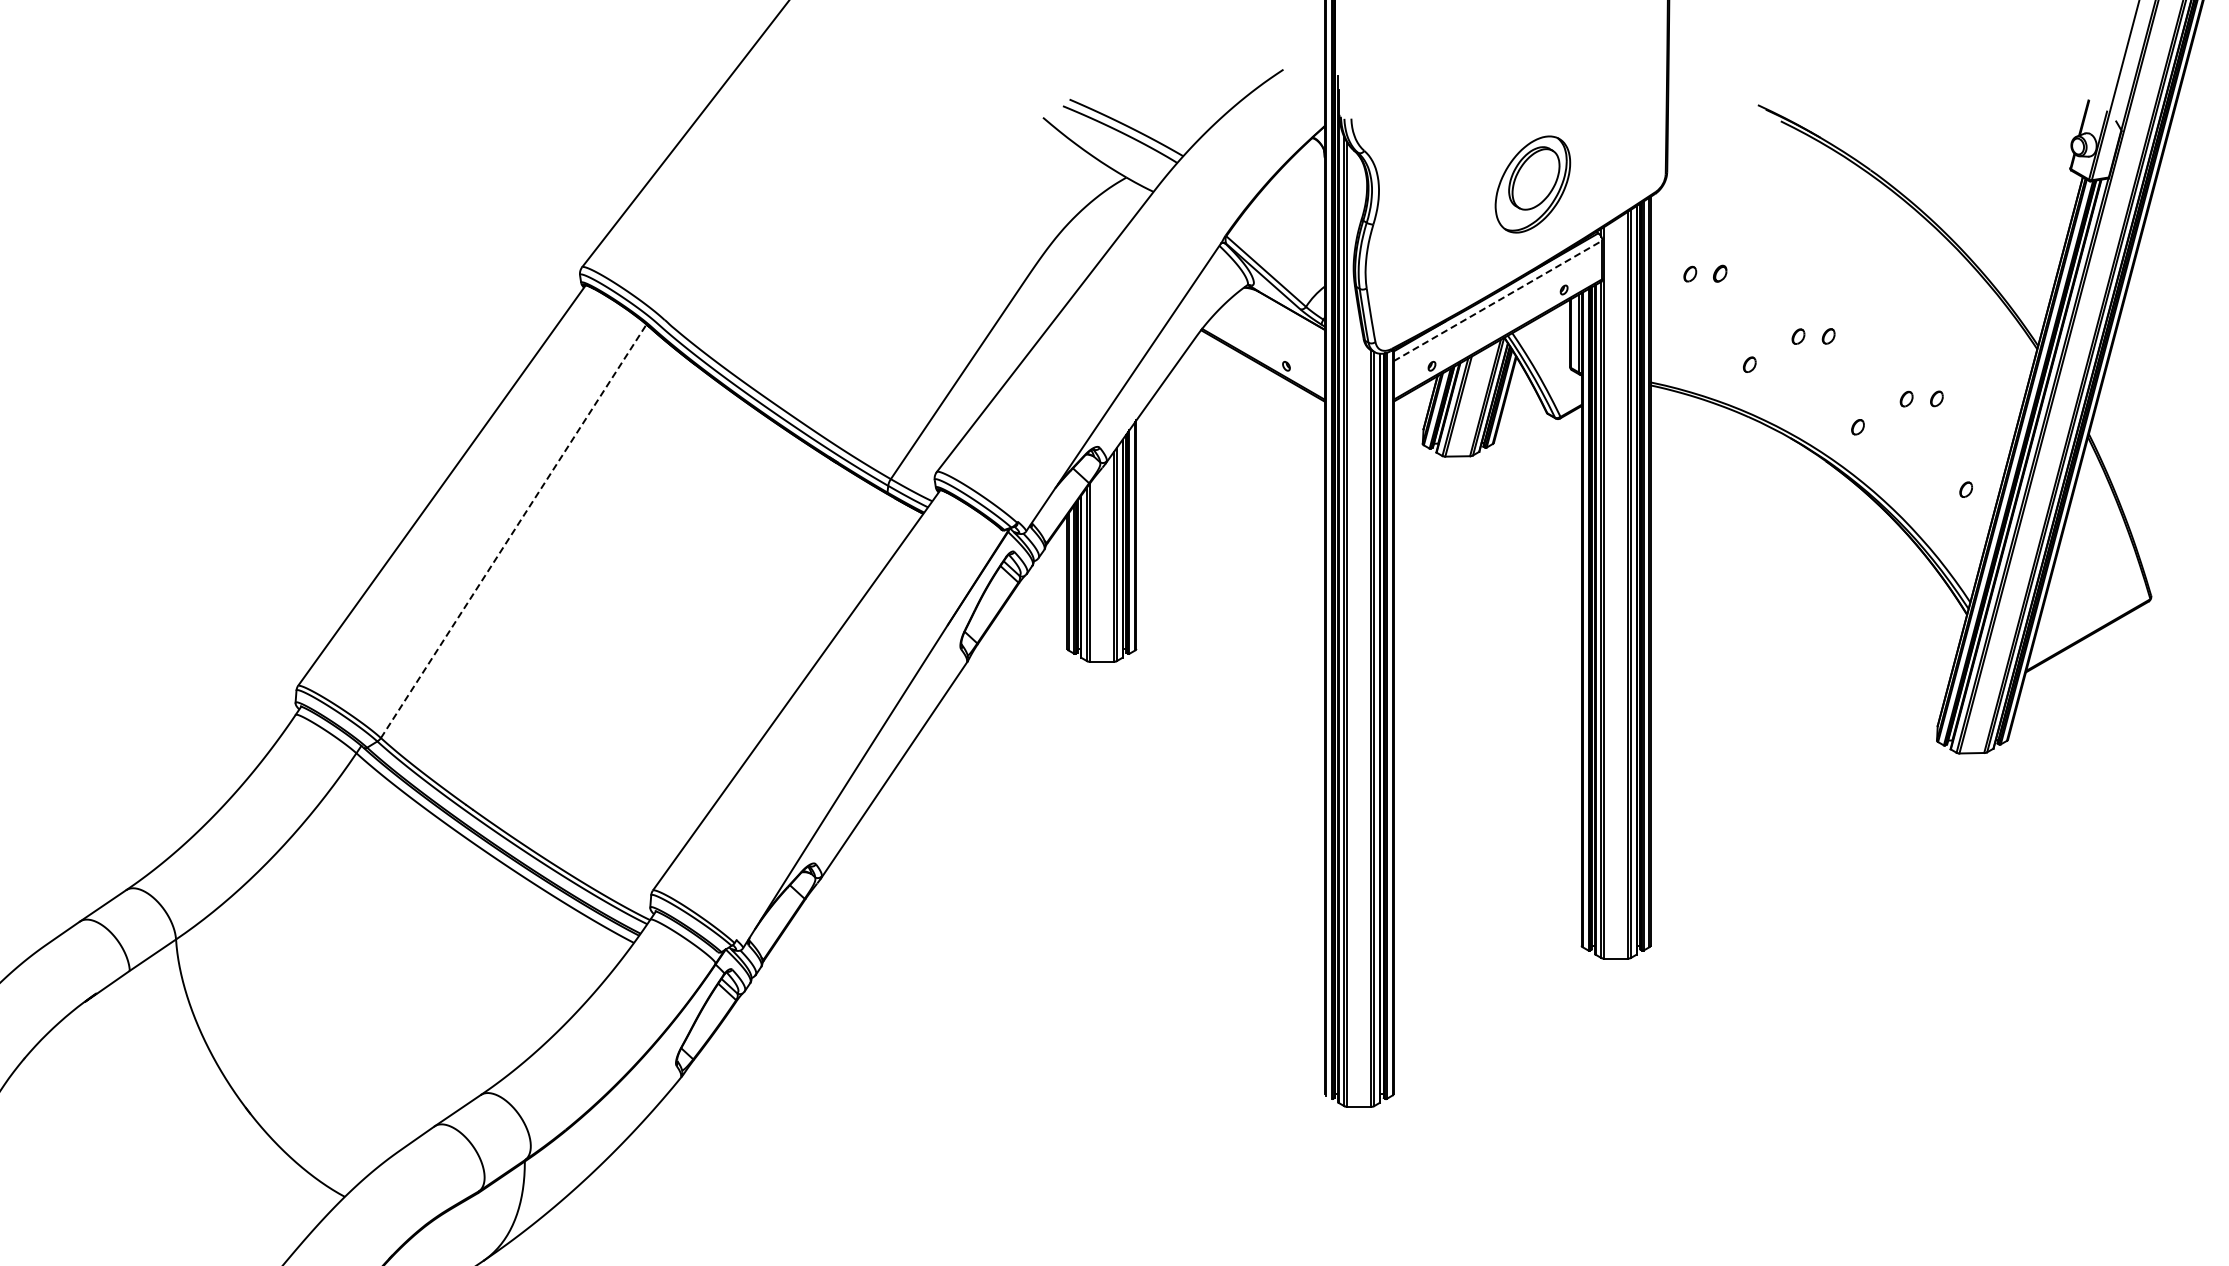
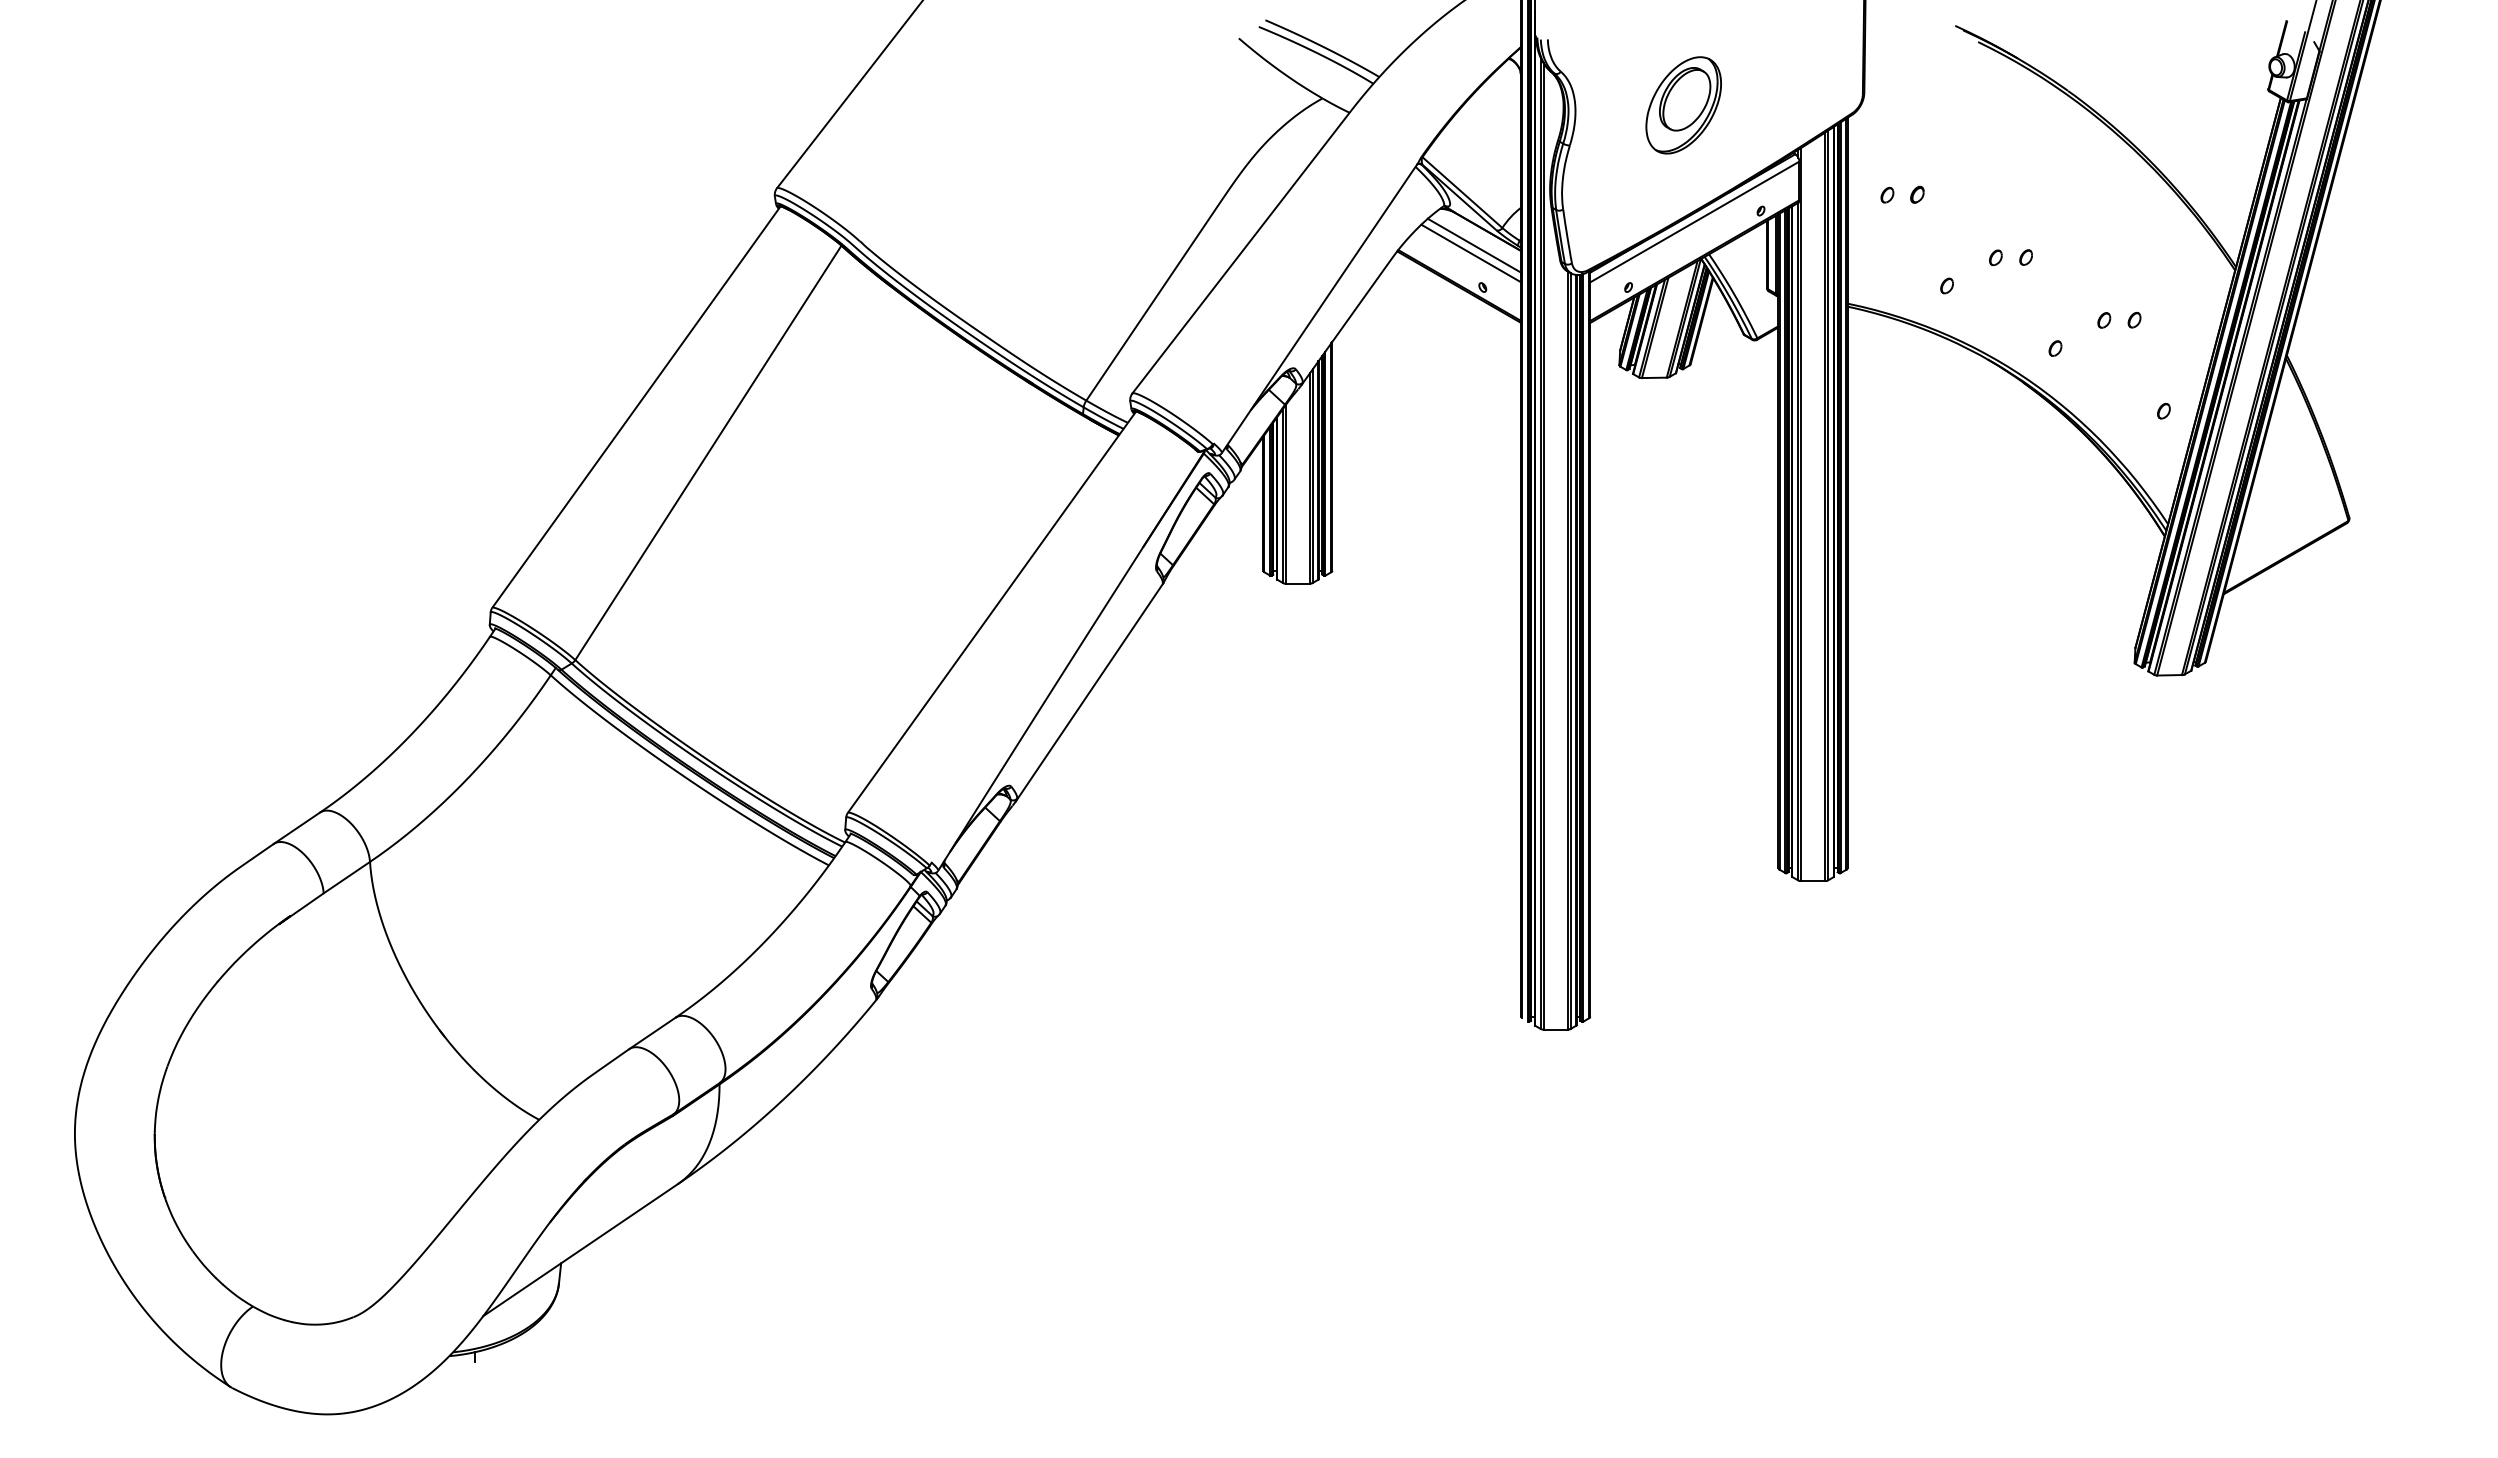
part: (1532, 184) -> (1683, 105), moved
line: (1497, 300) -> (1694, 221), dashed -> solid
line: (1278, 324) -> (1474, 245), added
line: (1275, 332) -> (1471, 253), added
line: (513, 530) -> (708, 452), dashed -> solid

